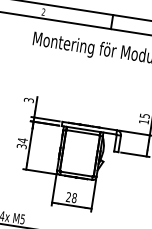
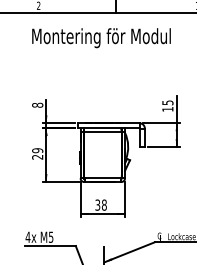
text: (28, 99) -> (37, 104), 3 -> 8
text: (22, 143) -> (37, 153), 34 -> 29
text: (68, 197) -> (97, 205), 28 -> 38

